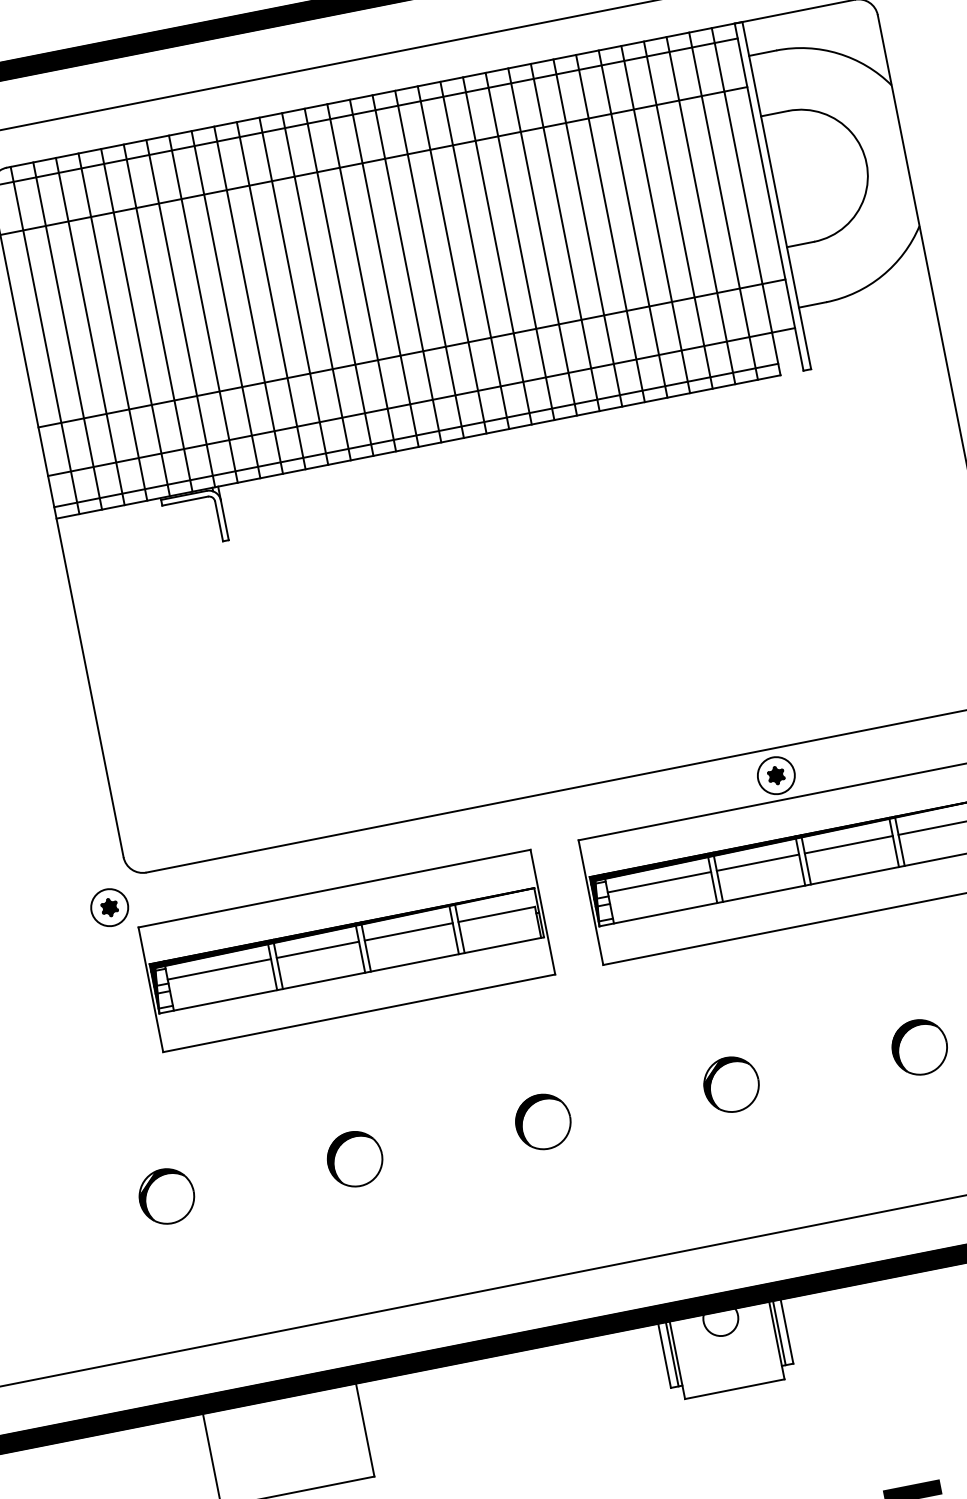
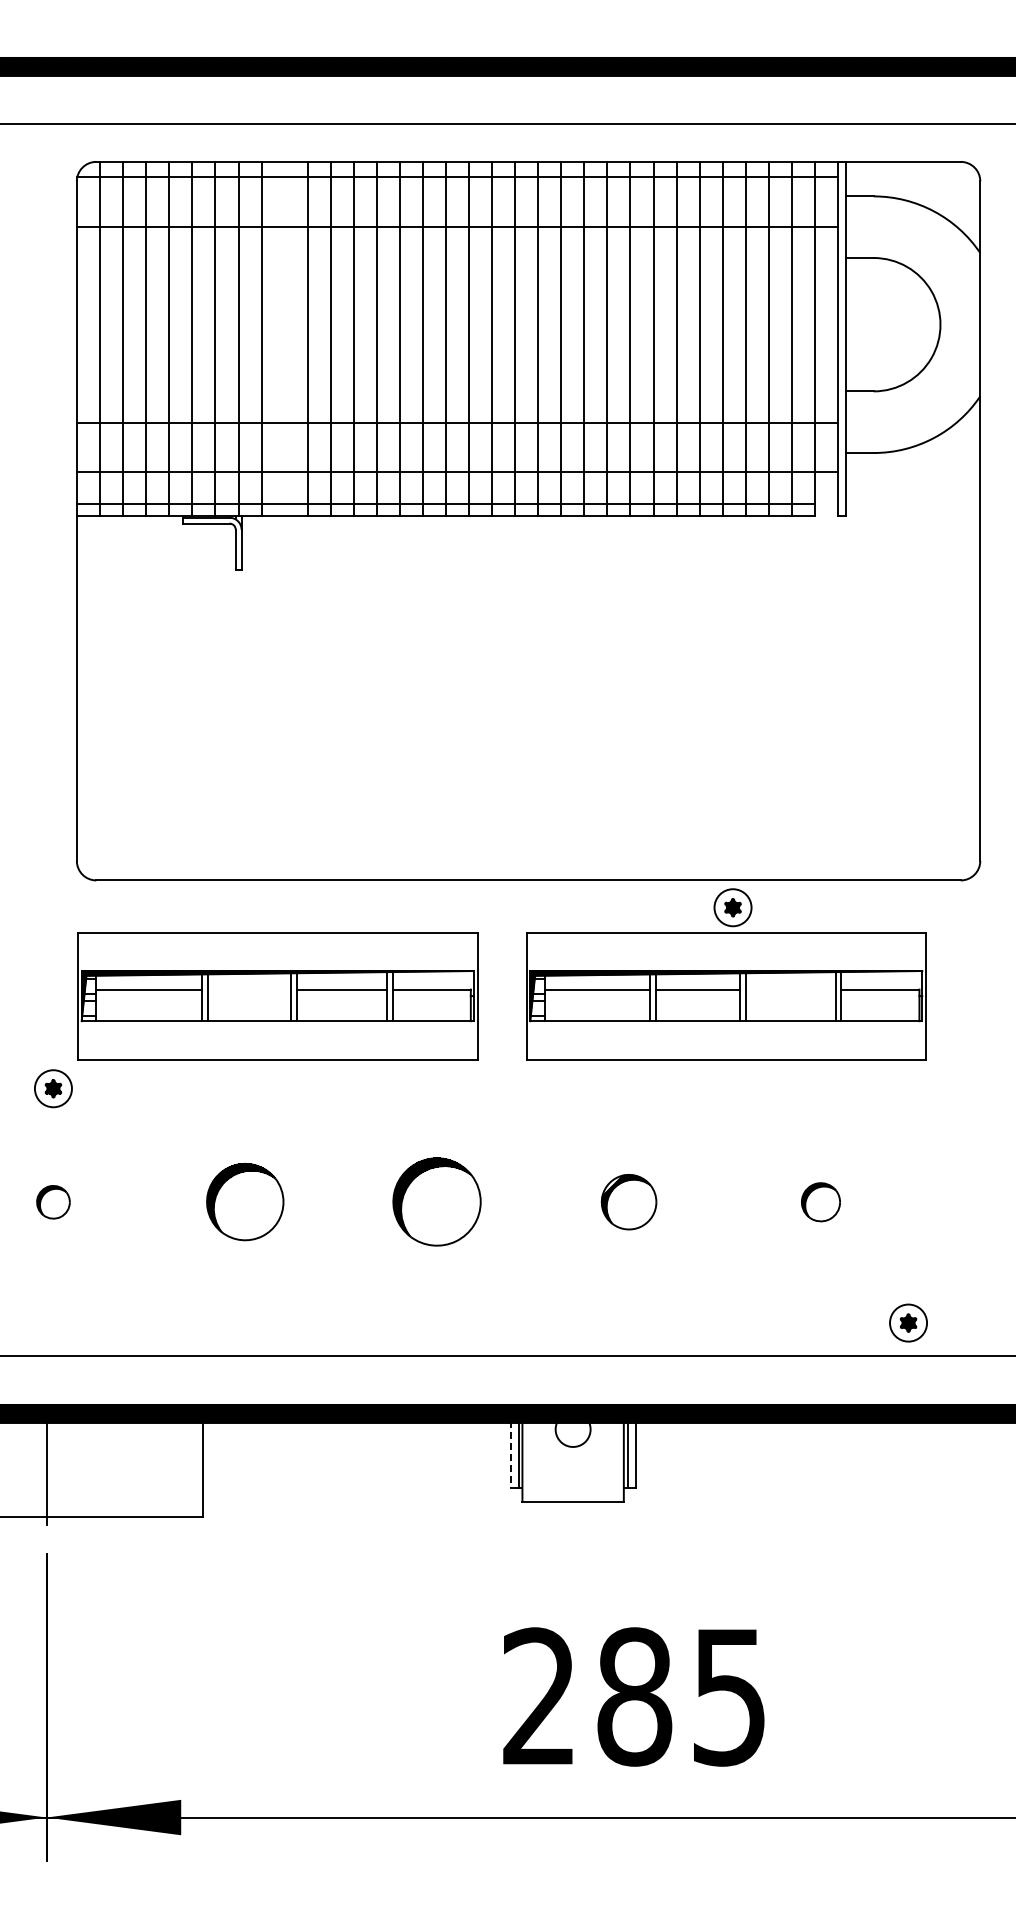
line: (225, 304) -> (284, 338), removed
line: (848, 844) -> (790, 989), removed
part: (109, 907) -> (53, 1088), moved
line: (317, 949) -> (249, 989), removed
part: (919, 1047) -> (820, 1202), size x0.7
part: (543, 1122) -> (437, 1202), size x1.6
part: (355, 1159) -> (245, 1202), size x1.4
part: (167, 1196) -> (53, 1202), size x0.6
line: (664, 1355) -> (510, 1454), solid -> dashed

